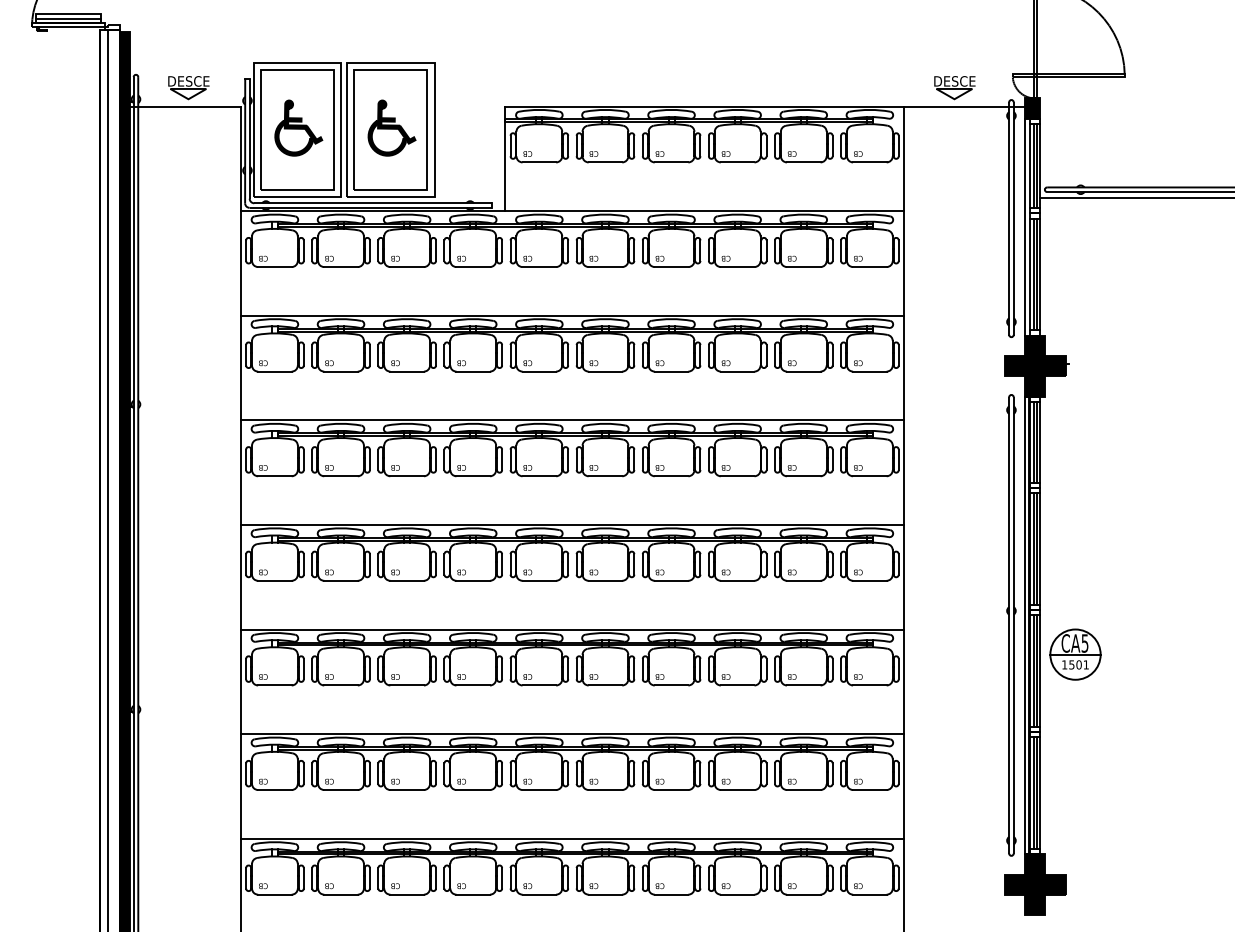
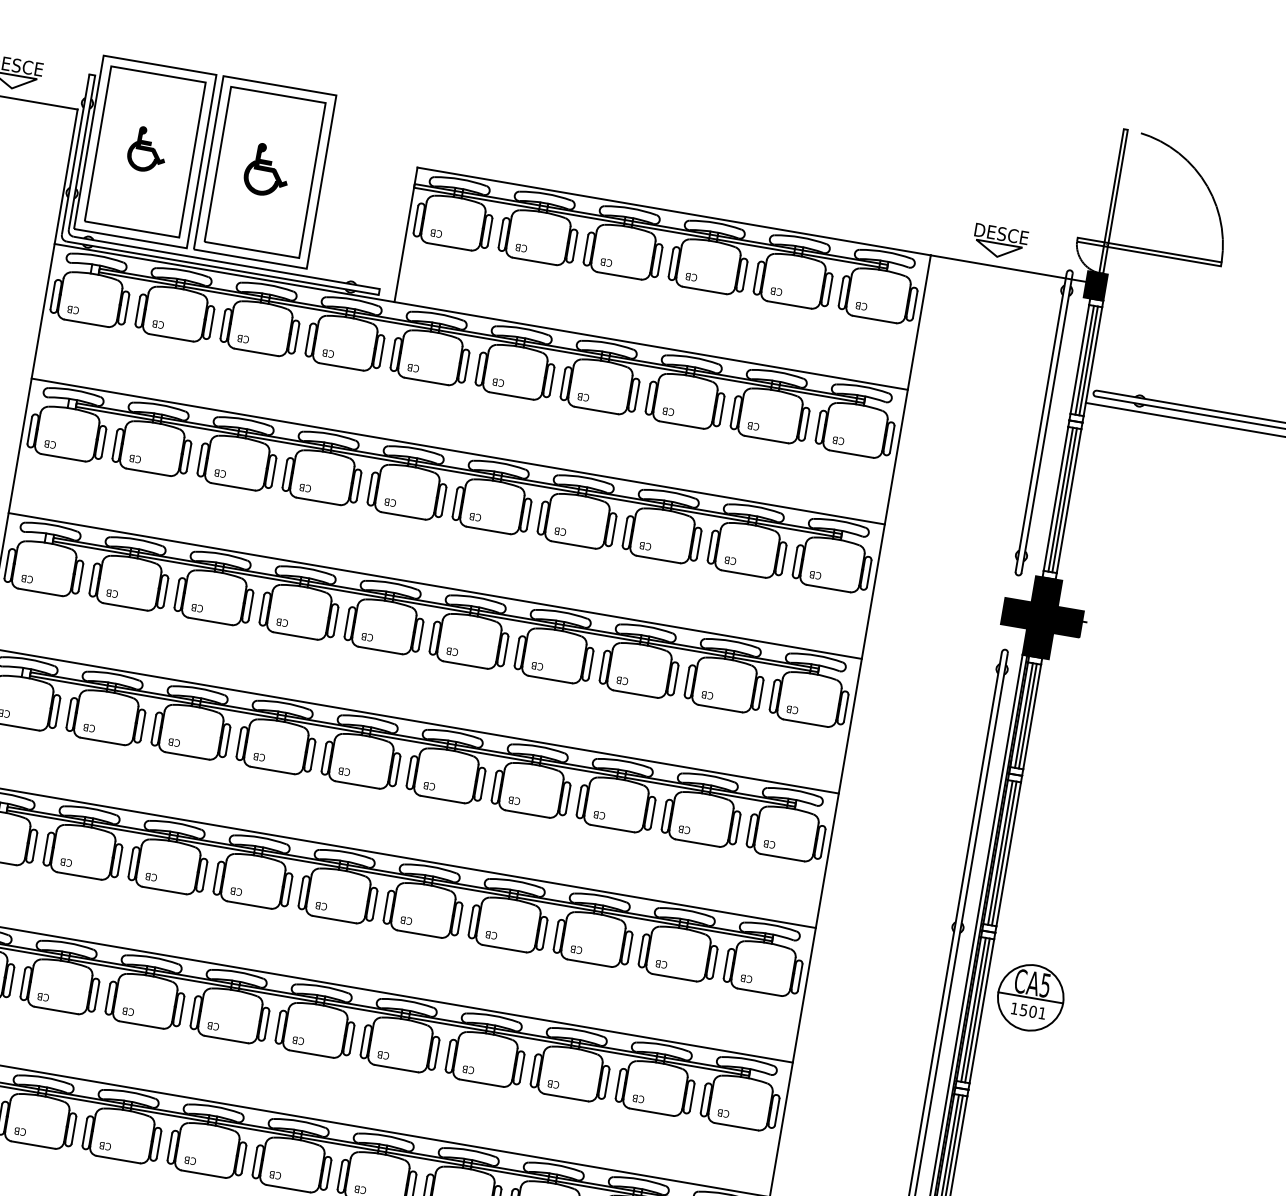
part: (298, 127) -> (147, 148), size x0.6
part: (391, 127) -> (266, 169), size x0.7
line: (1025, 226) -> (1060, 436), removed

